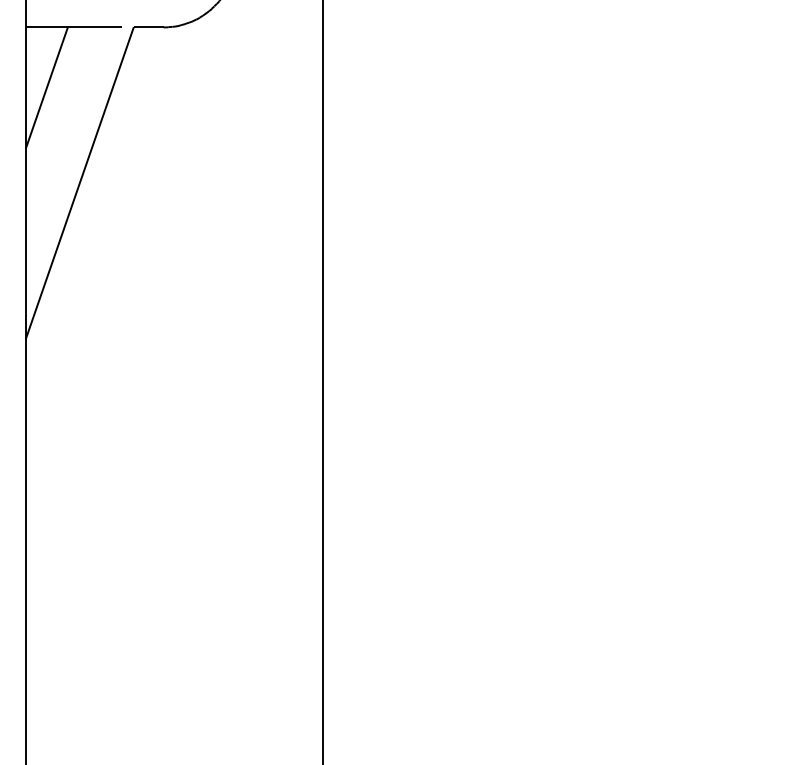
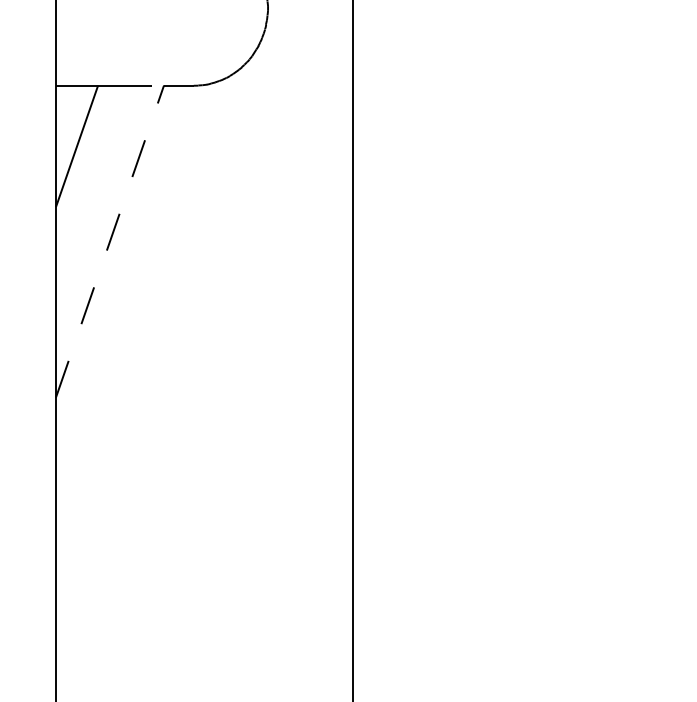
line: (79, 182) -> (109, 240), solid -> dashed

